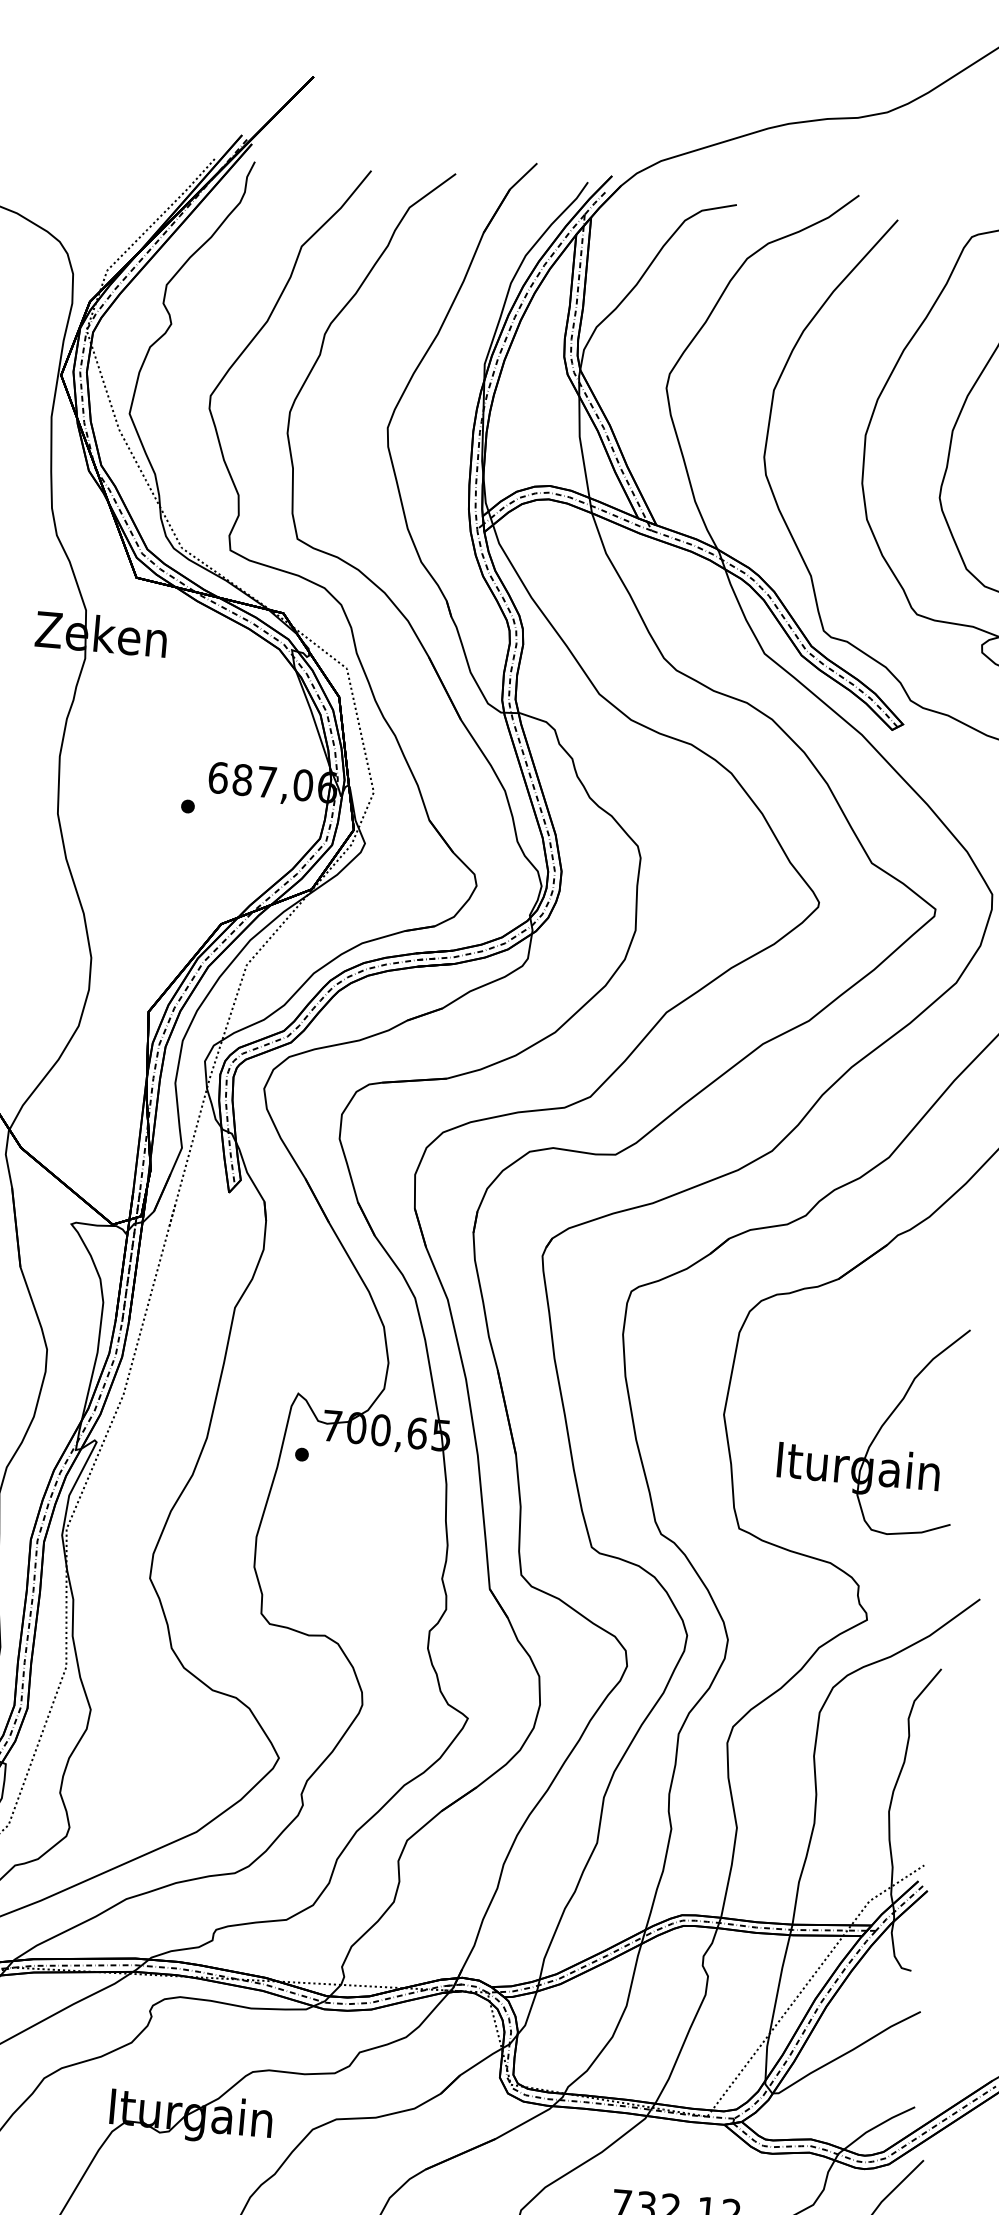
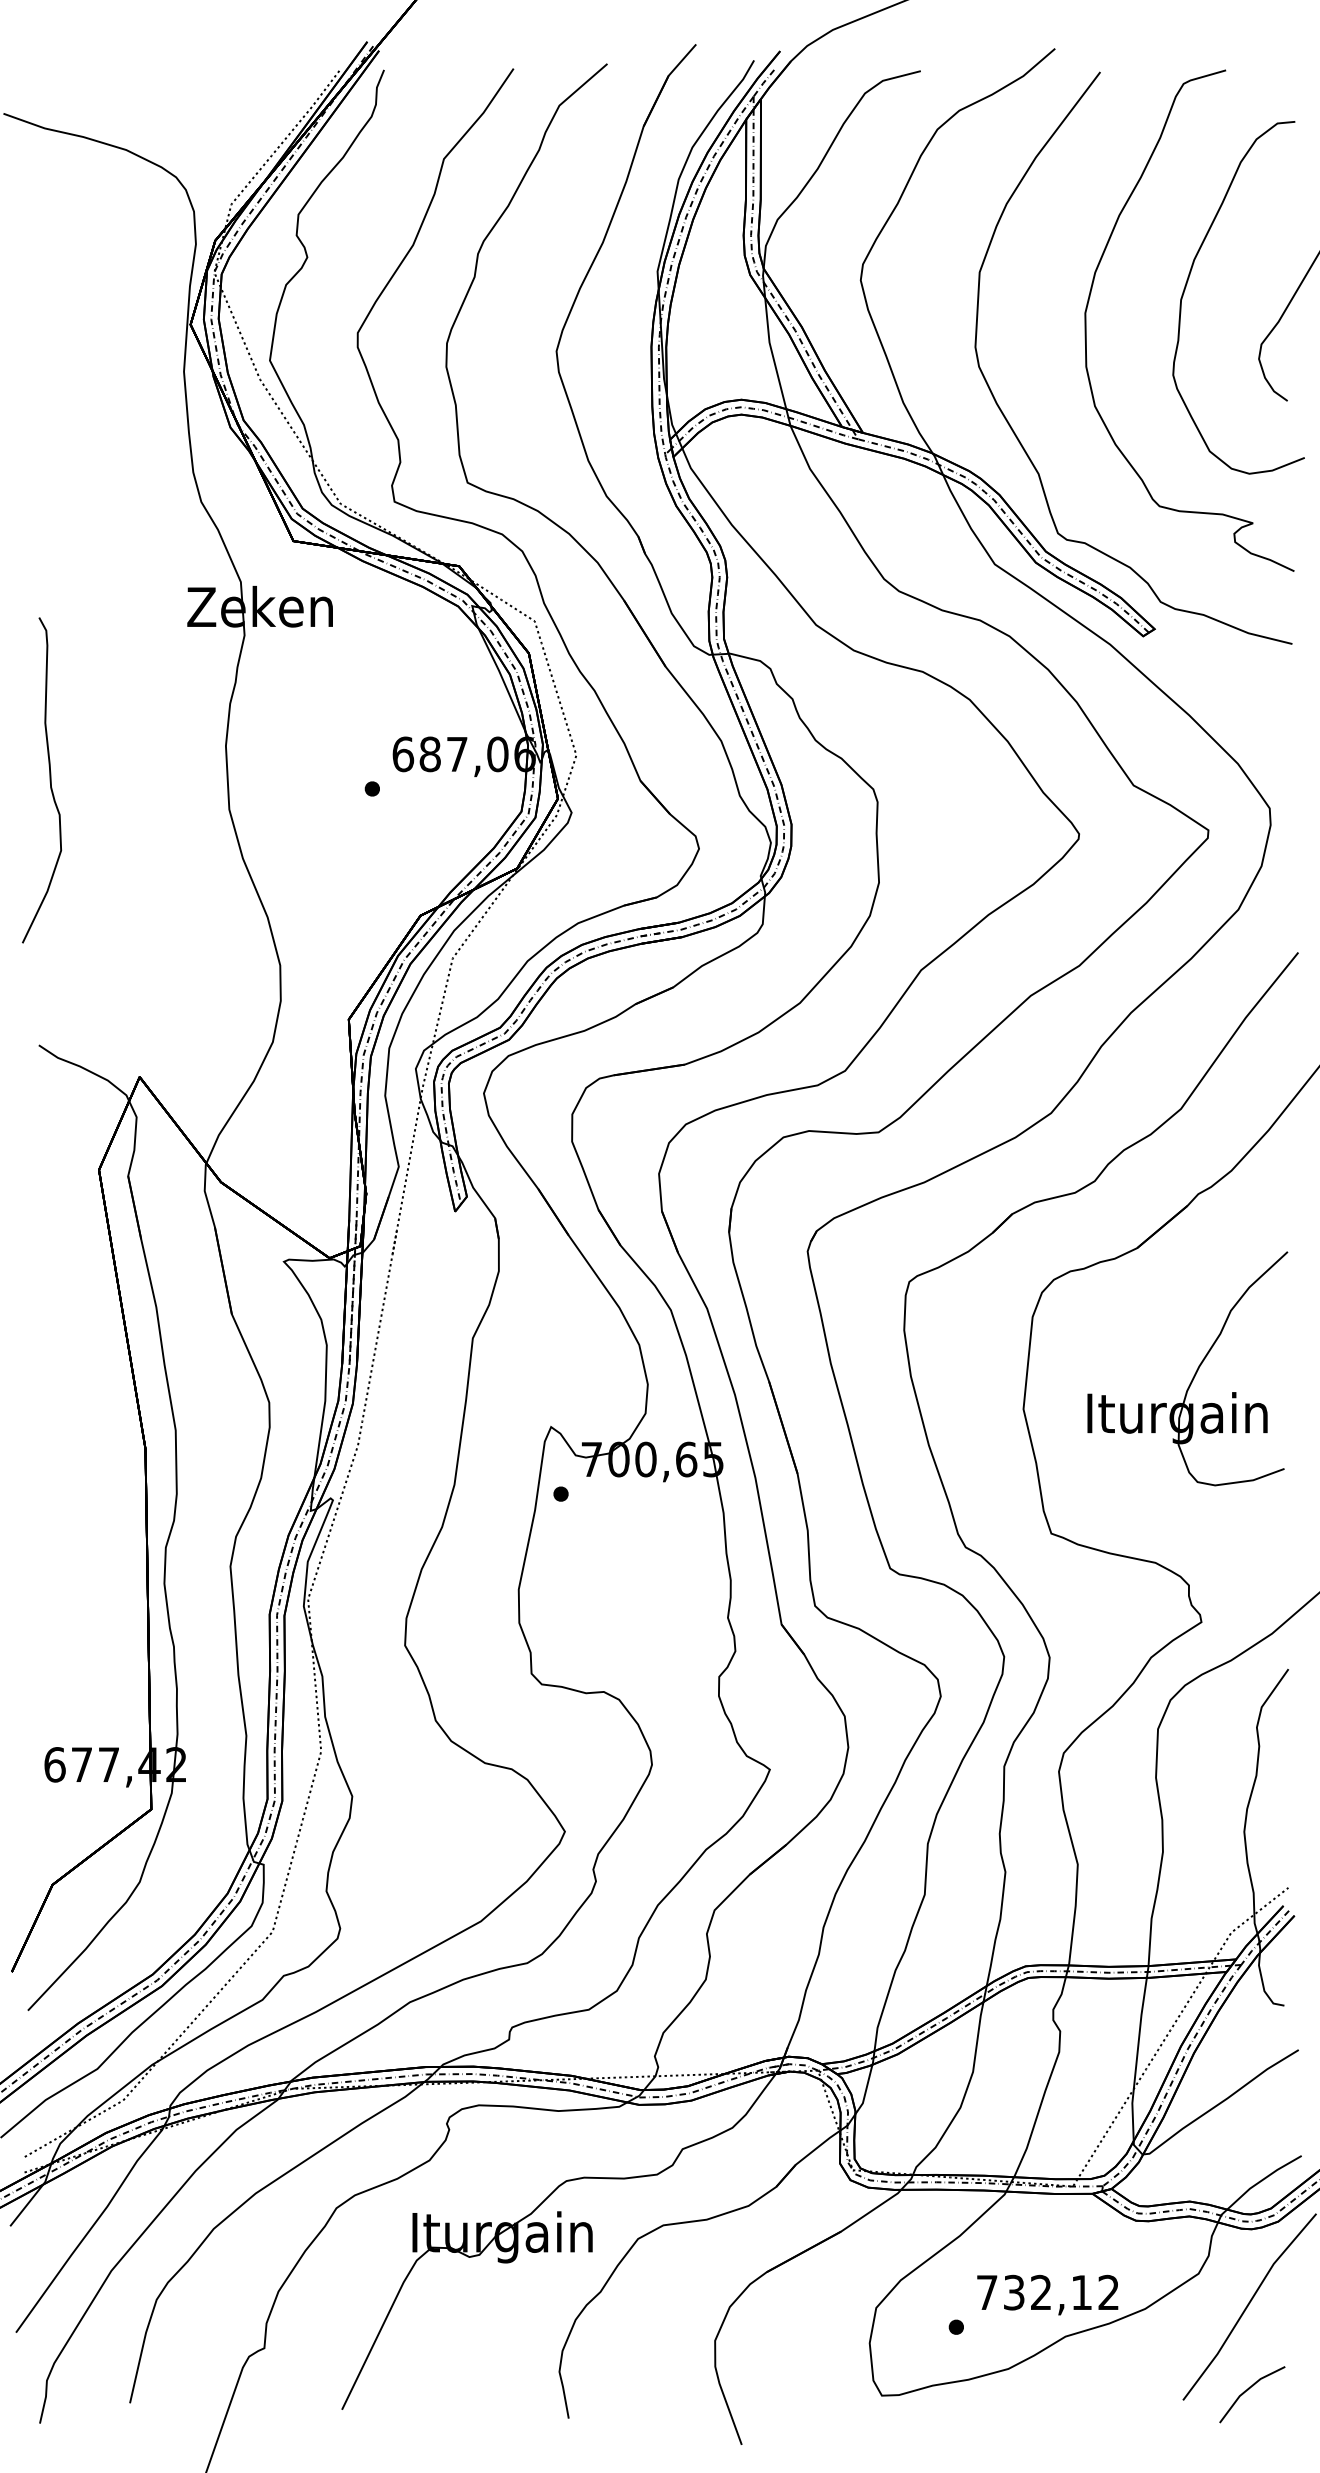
part: (878, 1430) -> (1195, 1371), moved

